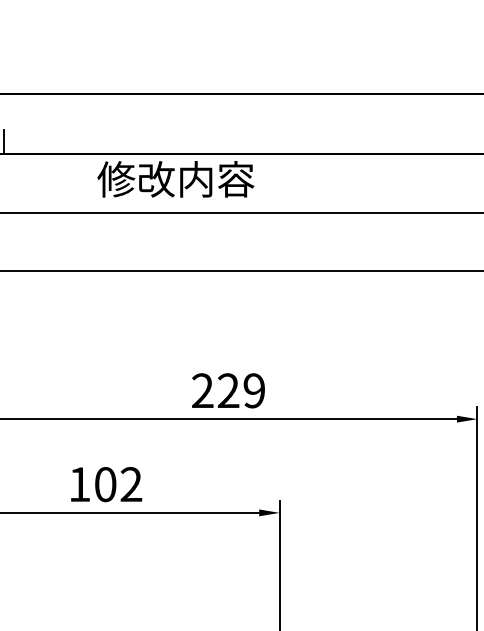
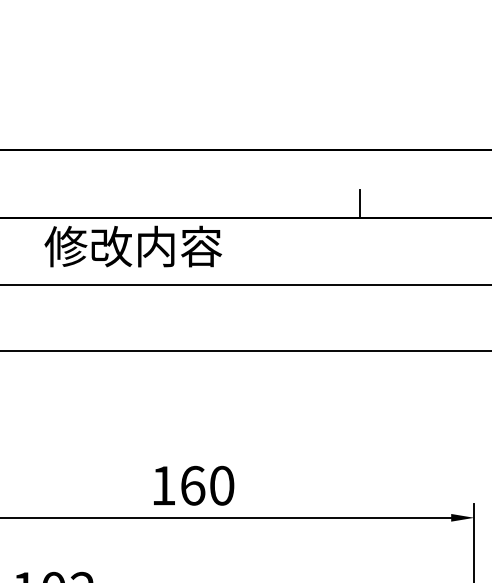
line: (376, 141) -> (360, 203), added
text: (228, 390) -> (192, 485), 229 -> 160

